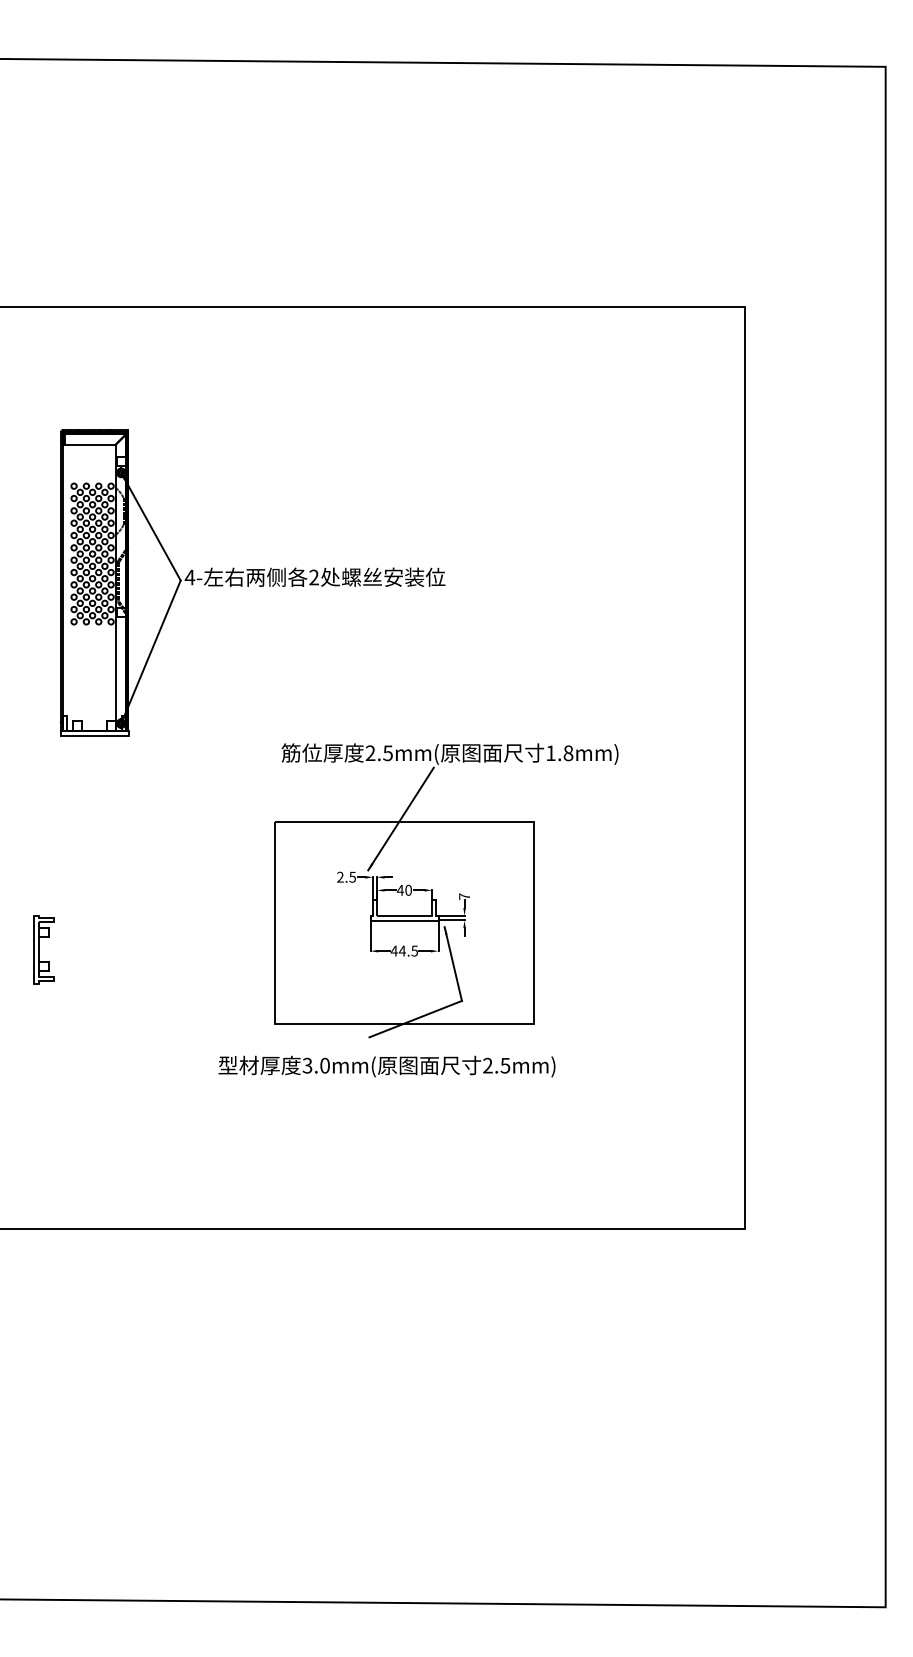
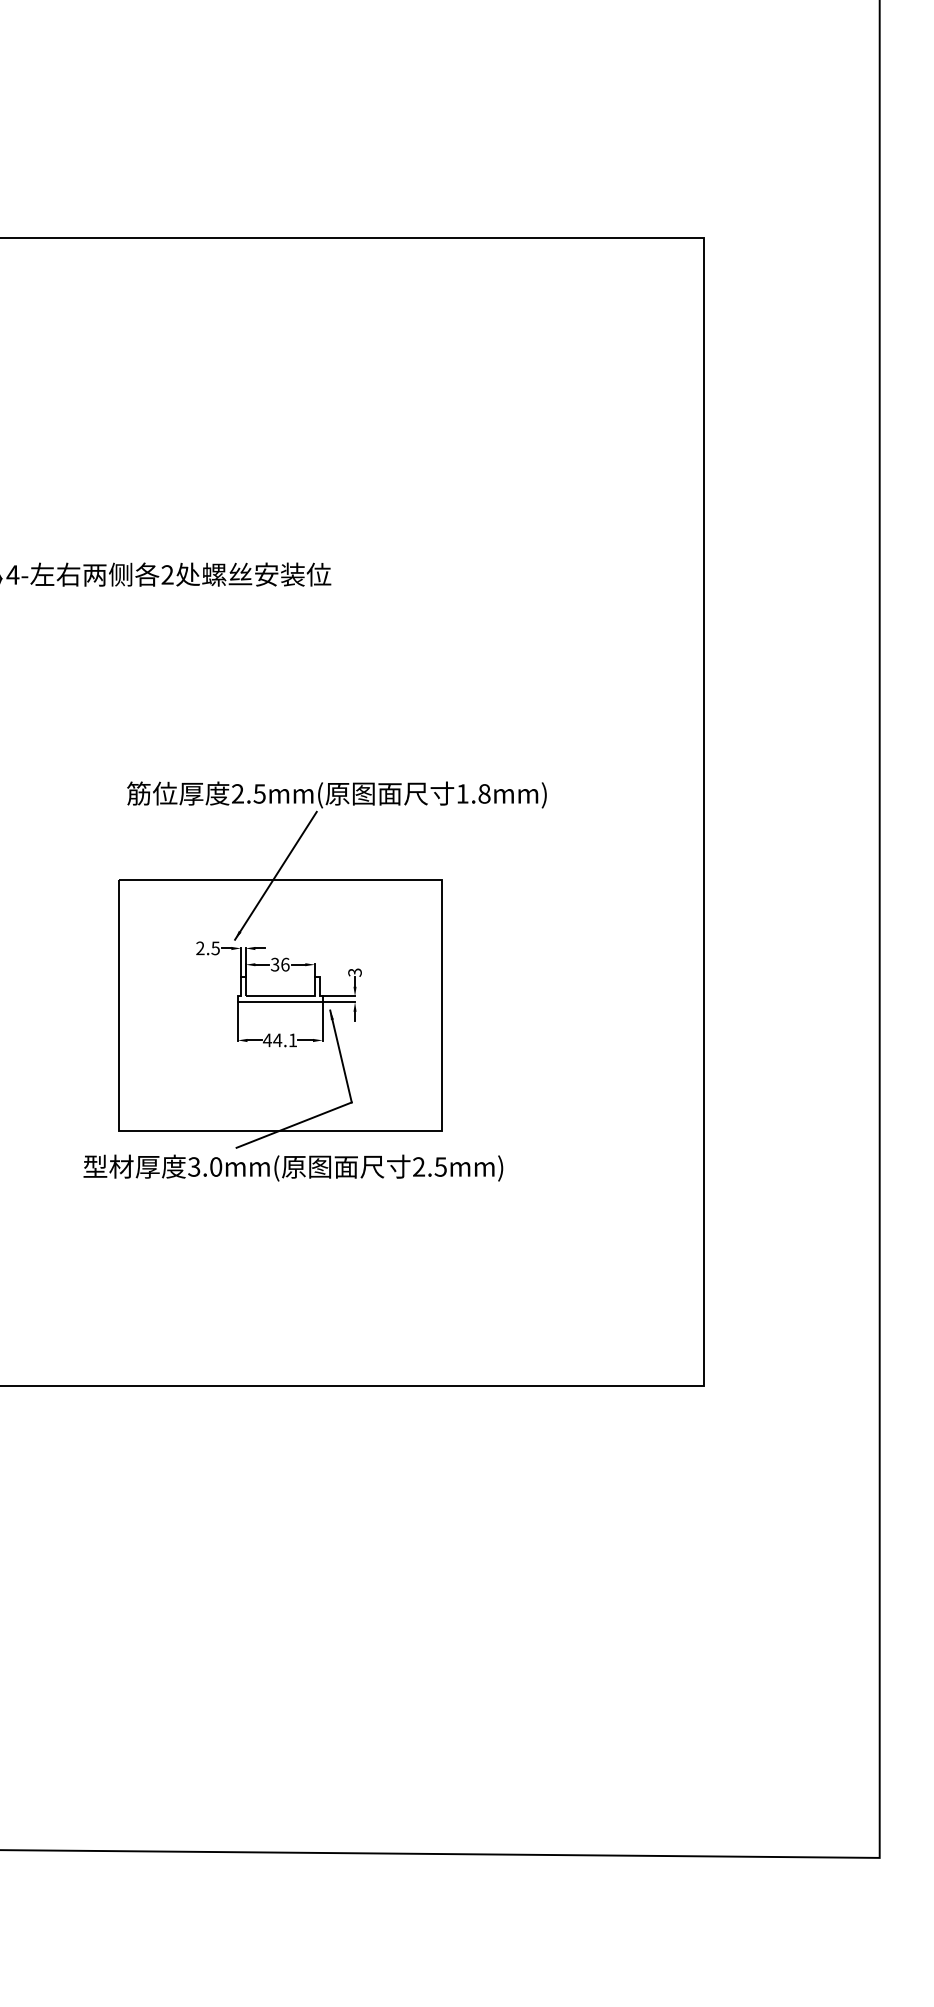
text: (404, 889) -> (280, 963), 40 -> 36
text: (464, 896) -> (354, 972), 7 -> 3
text: (414, 950) -> (292, 1039), 44.5 -> 44.1
text: (386, 1066) -> (292, 1167), moved

